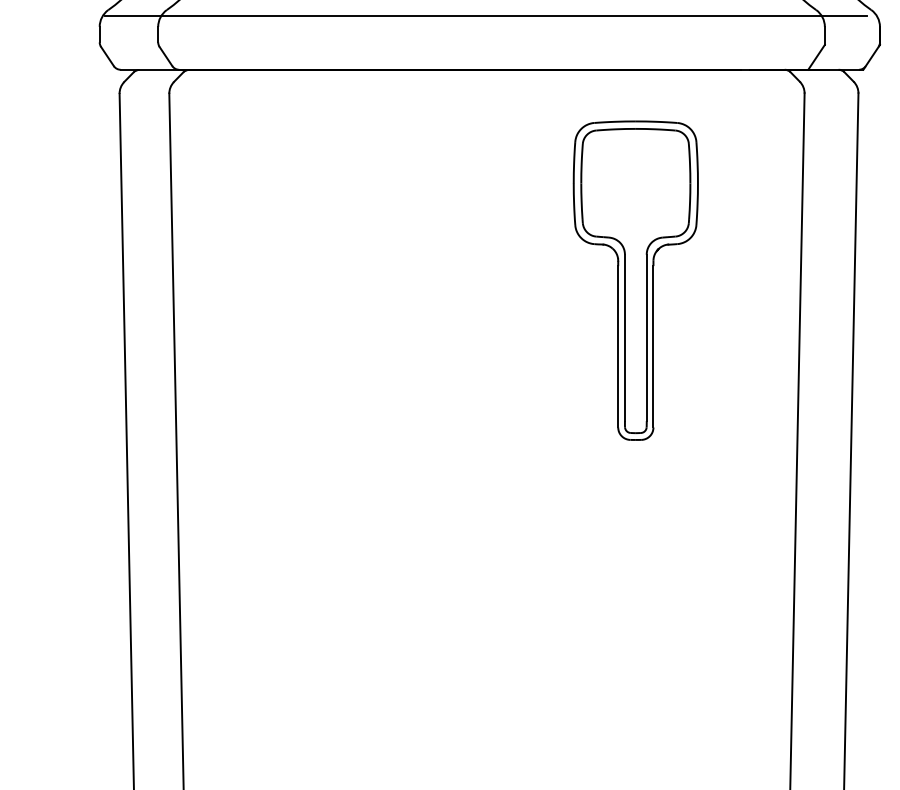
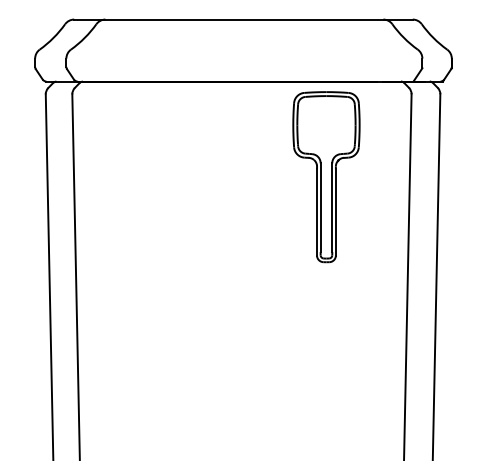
line: (486, 15) -> (241, 52), removed
part: (635, 281) -> (326, 177), moved

